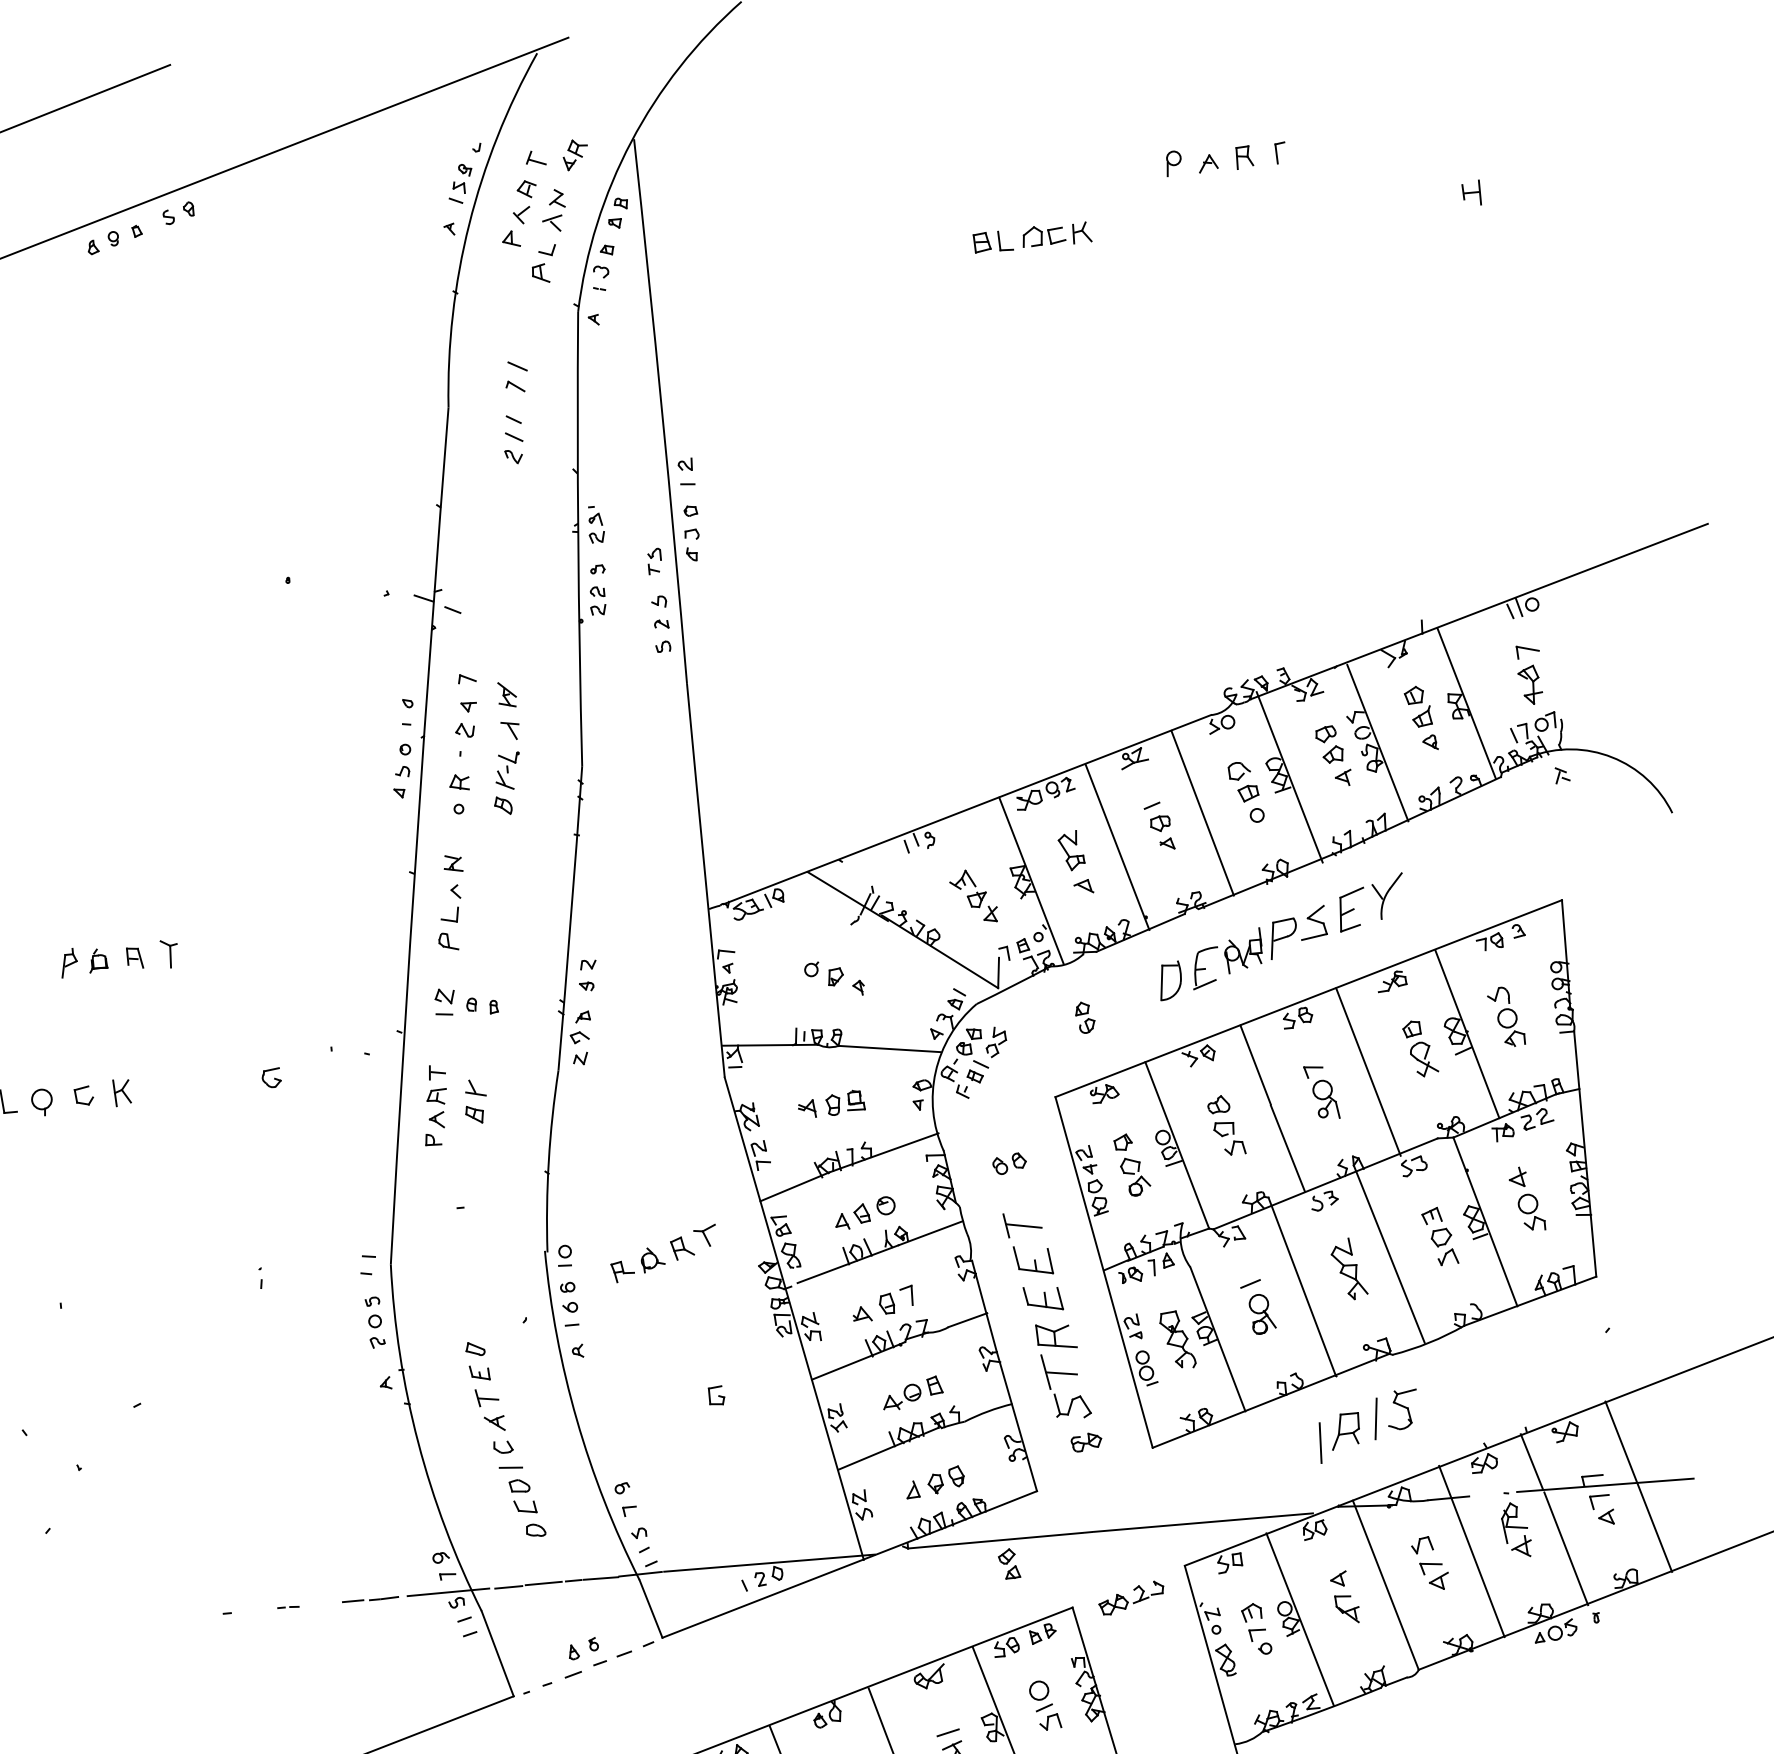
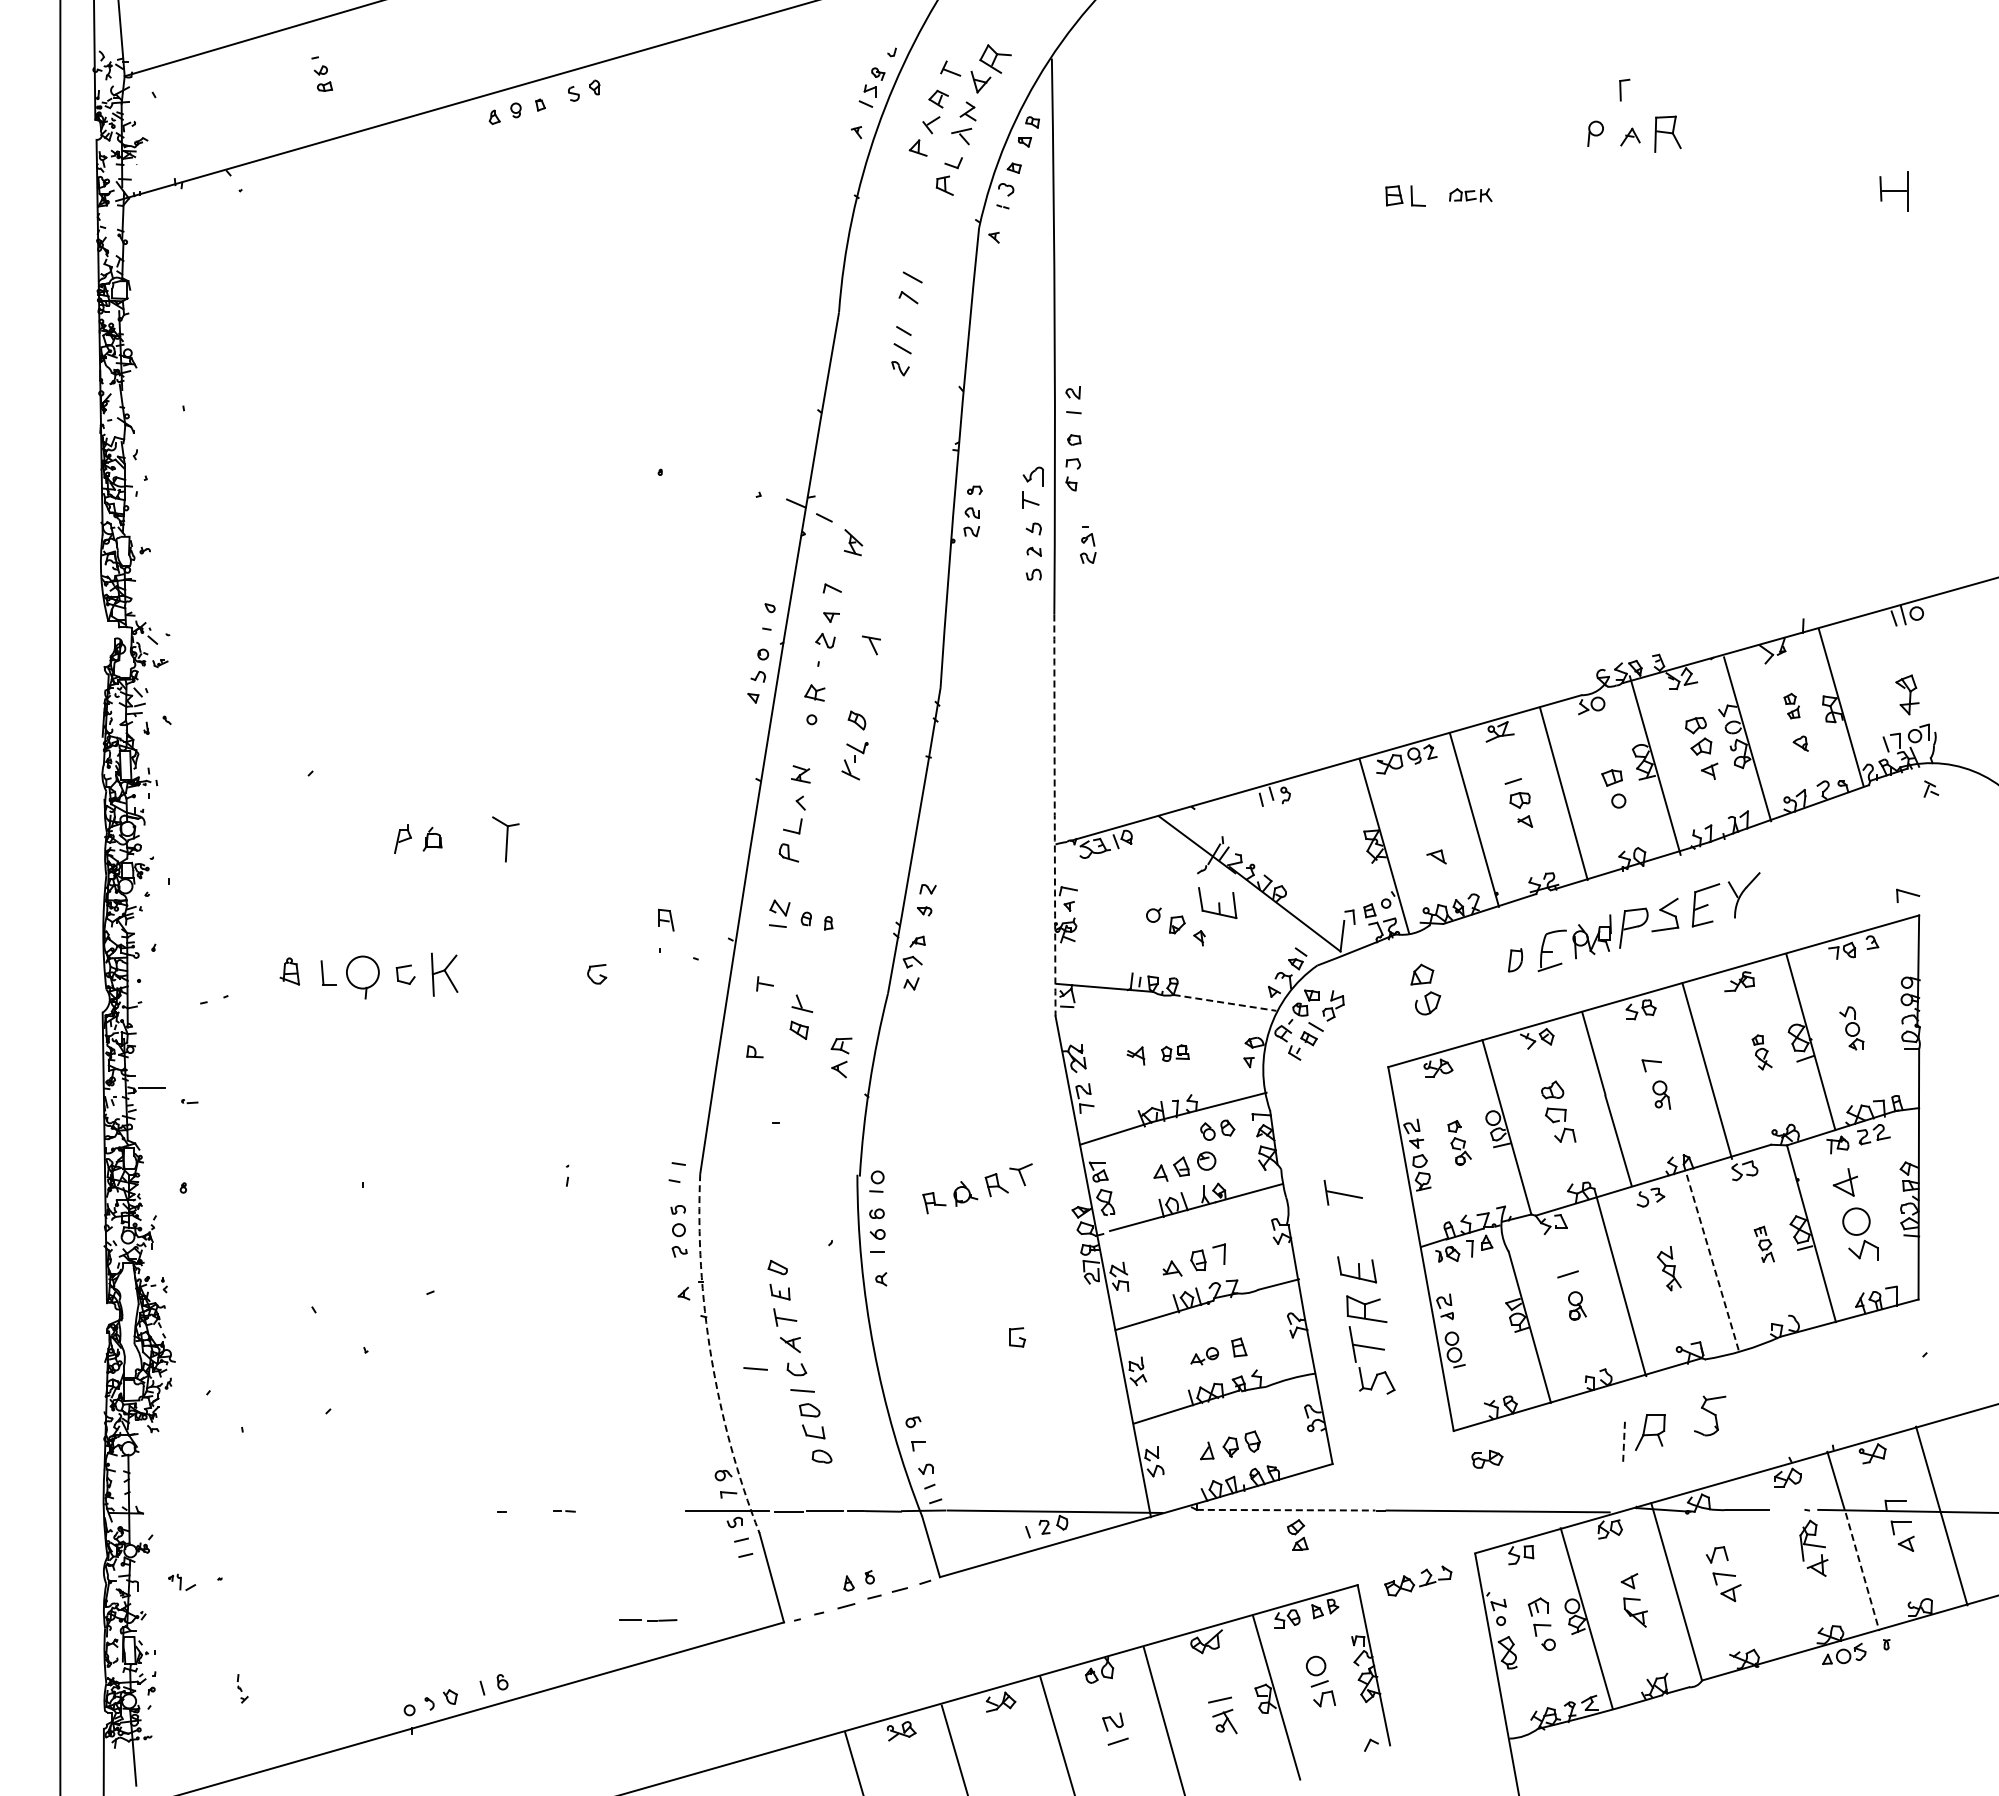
part: (1280, 152) -> (1624, 89), moved
part: (575, 154) -> (991, 68), size x1.6
part: (1244, 157) -> (1667, 134), size x1.6
part: (1471, 193) -> (1893, 191), size x1.6
part: (1056, 235) -> (1470, 195), size x0.6
part: (596, 524) -> (1088, 544), moved
part: (655, 561) -> (1033, 487), size x1.6
part: (1528, 651) -> (1908, 895), moved
part: (507, 694) -> (853, 542), moved
part: (1417, 706) -> (1791, 705), size x0.6
part: (507, 771) -> (854, 761), moved
part: (1238, 771) -> (1604, 754), removed
part: (1071, 849) -> (1427, 818), removed
arc: (705, 880) -> (1054, 815), solid -> dashed
part: (973, 896) -> (1324, 856), removed
part: (169, 953) -> (505, 838), size x1.6
part: (135, 957) -> (666, 919), moved
part: (1170, 980) -> (1515, 959), size x0.6
part: (1084, 1017) -> (1425, 989), size x1.6
part: (1505, 1017) -> (1851, 1028), size x0.7
line: (889, 1048) -> (1224, 1002), solid -> dashed
part: (1419, 1048) -> (1761, 1052), size x0.6
part: (122, 1093) -> (444, 975), size x1.6
part: (1325, 1099) -> (1661, 1094), size x0.7
part: (41, 1102) -> (362, 977), size x1.6
part: (845, 1102) -> (1175, 1052), size x0.7
part: (437, 1108) -> (841, 1057), moved
part: (1009, 1163) -> (1217, 1129), moved
part: (1132, 1164) -> (1459, 1142), size x0.7
part: (1526, 1199) -> (1855, 1214), size x1.4
part: (1440, 1236) -> (1764, 1244), size x0.6
line: (1389, 1254) -> (1711, 1257), solid -> dashed
part: (1033, 1260) -> (1217, 903), moved
part: (1349, 1268) -> (1669, 1268), size x0.7
part: (1262, 1313) -> (1577, 1305), size x0.7
part: (1178, 1340) -> (1489, 1324), removed
part: (901, 1396) -> (1204, 1355), size x0.7
line: (1376, 1418) -> (1682, 1422), removed
part: (1086, 1441) -> (1487, 1458), moved
arc: (418, 1442) -> (711, 1356), solid -> dashed
line: (1321, 1443) -> (1624, 1442), solid -> dashed
line: (462, 1450) -> (755, 1368), added
line: (996, 1540) -> (1286, 1510), solid -> dashed
line: (1566, 1549) -> (1862, 1572), solid -> dashed
line: (1471, 1551) -> (1766, 1565), removed
line: (370, 1599) -> (648, 1620), moved

